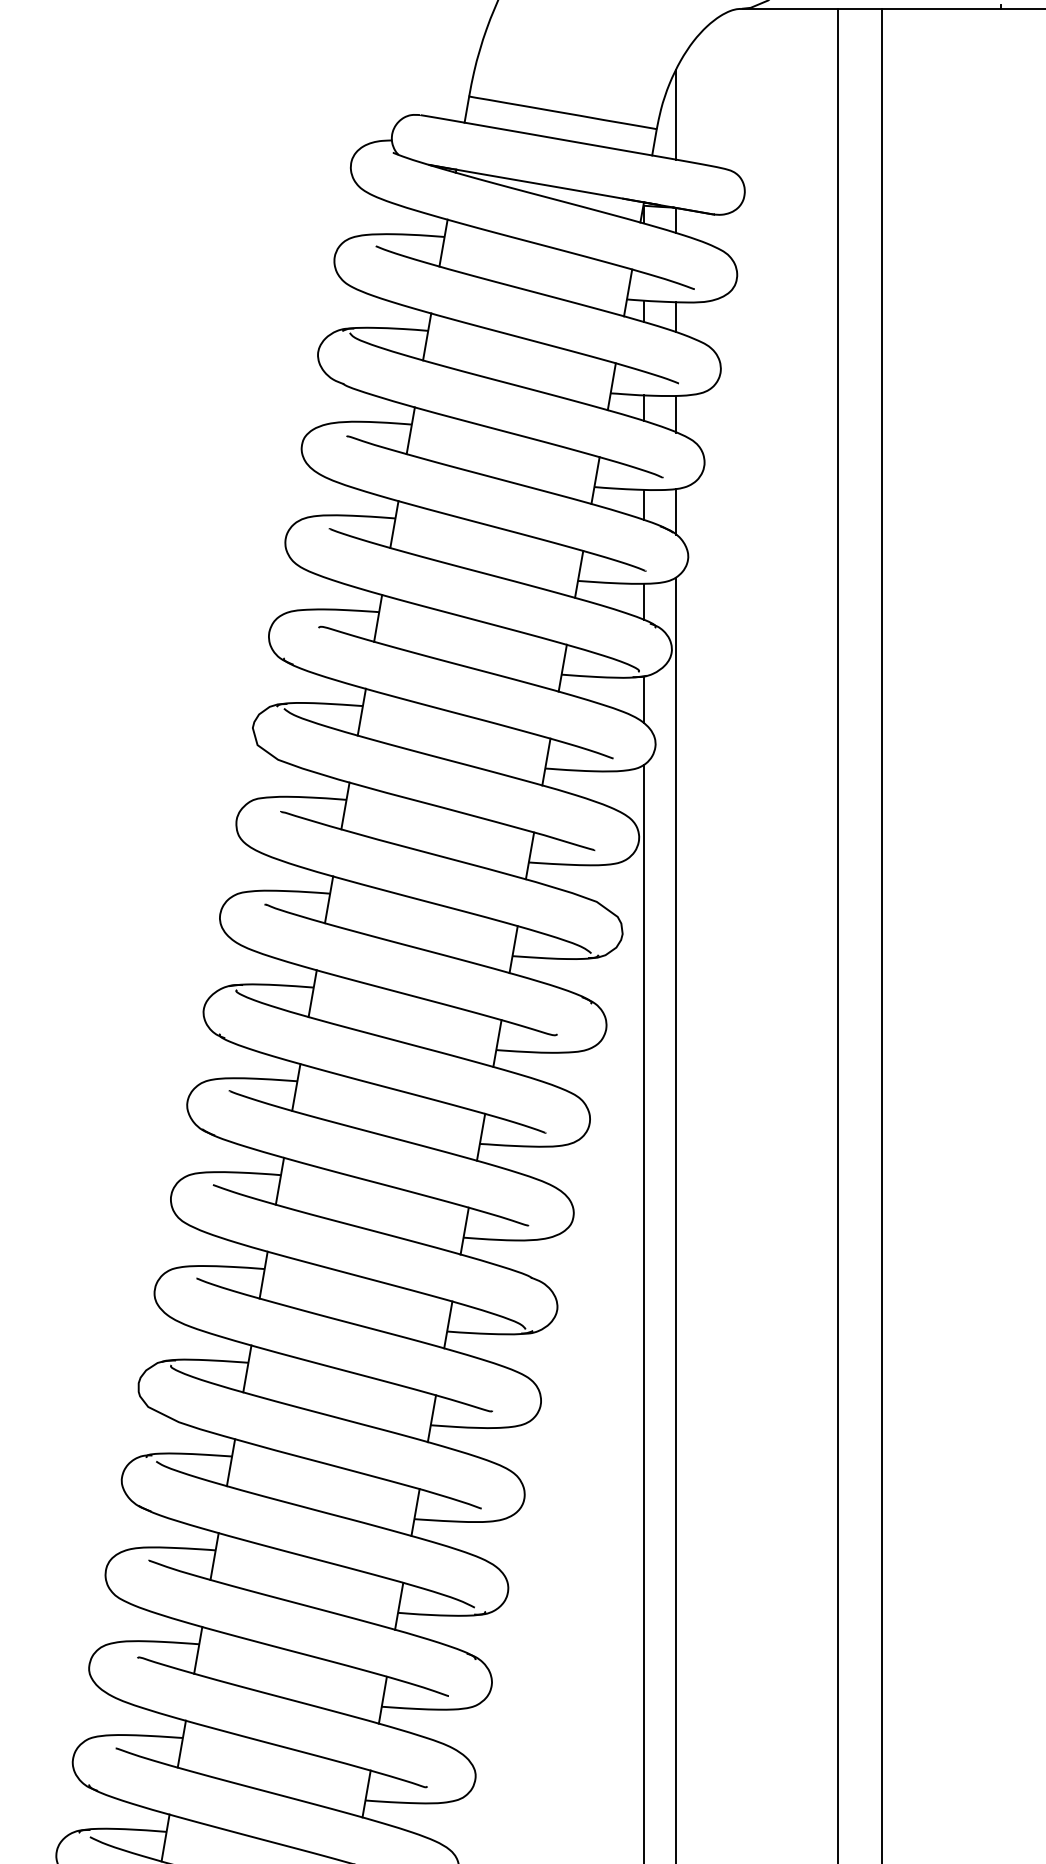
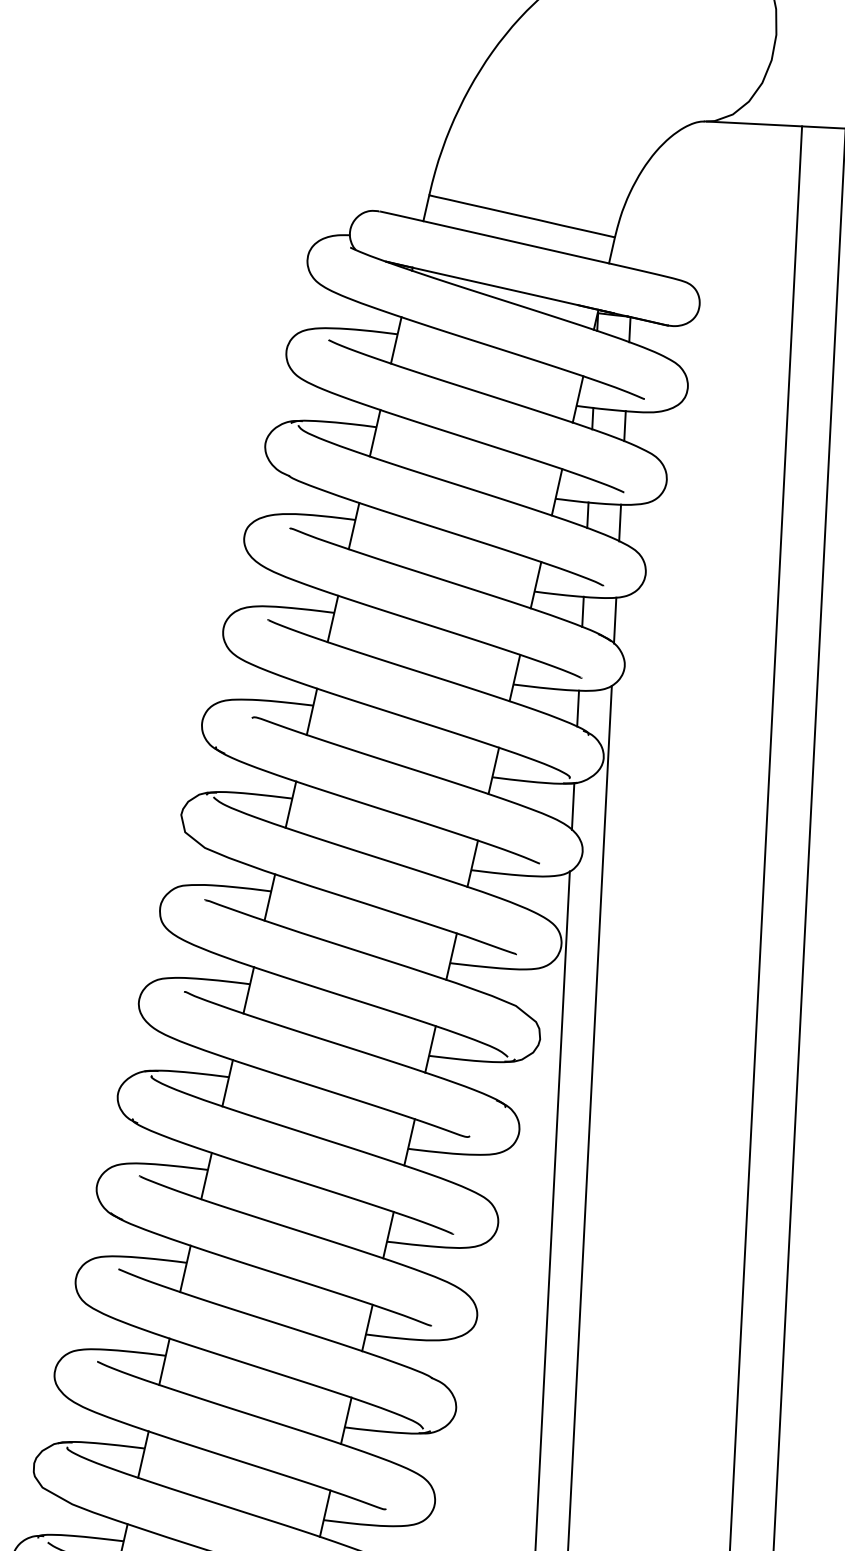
line: (676, 114) -> (635, 223), removed

